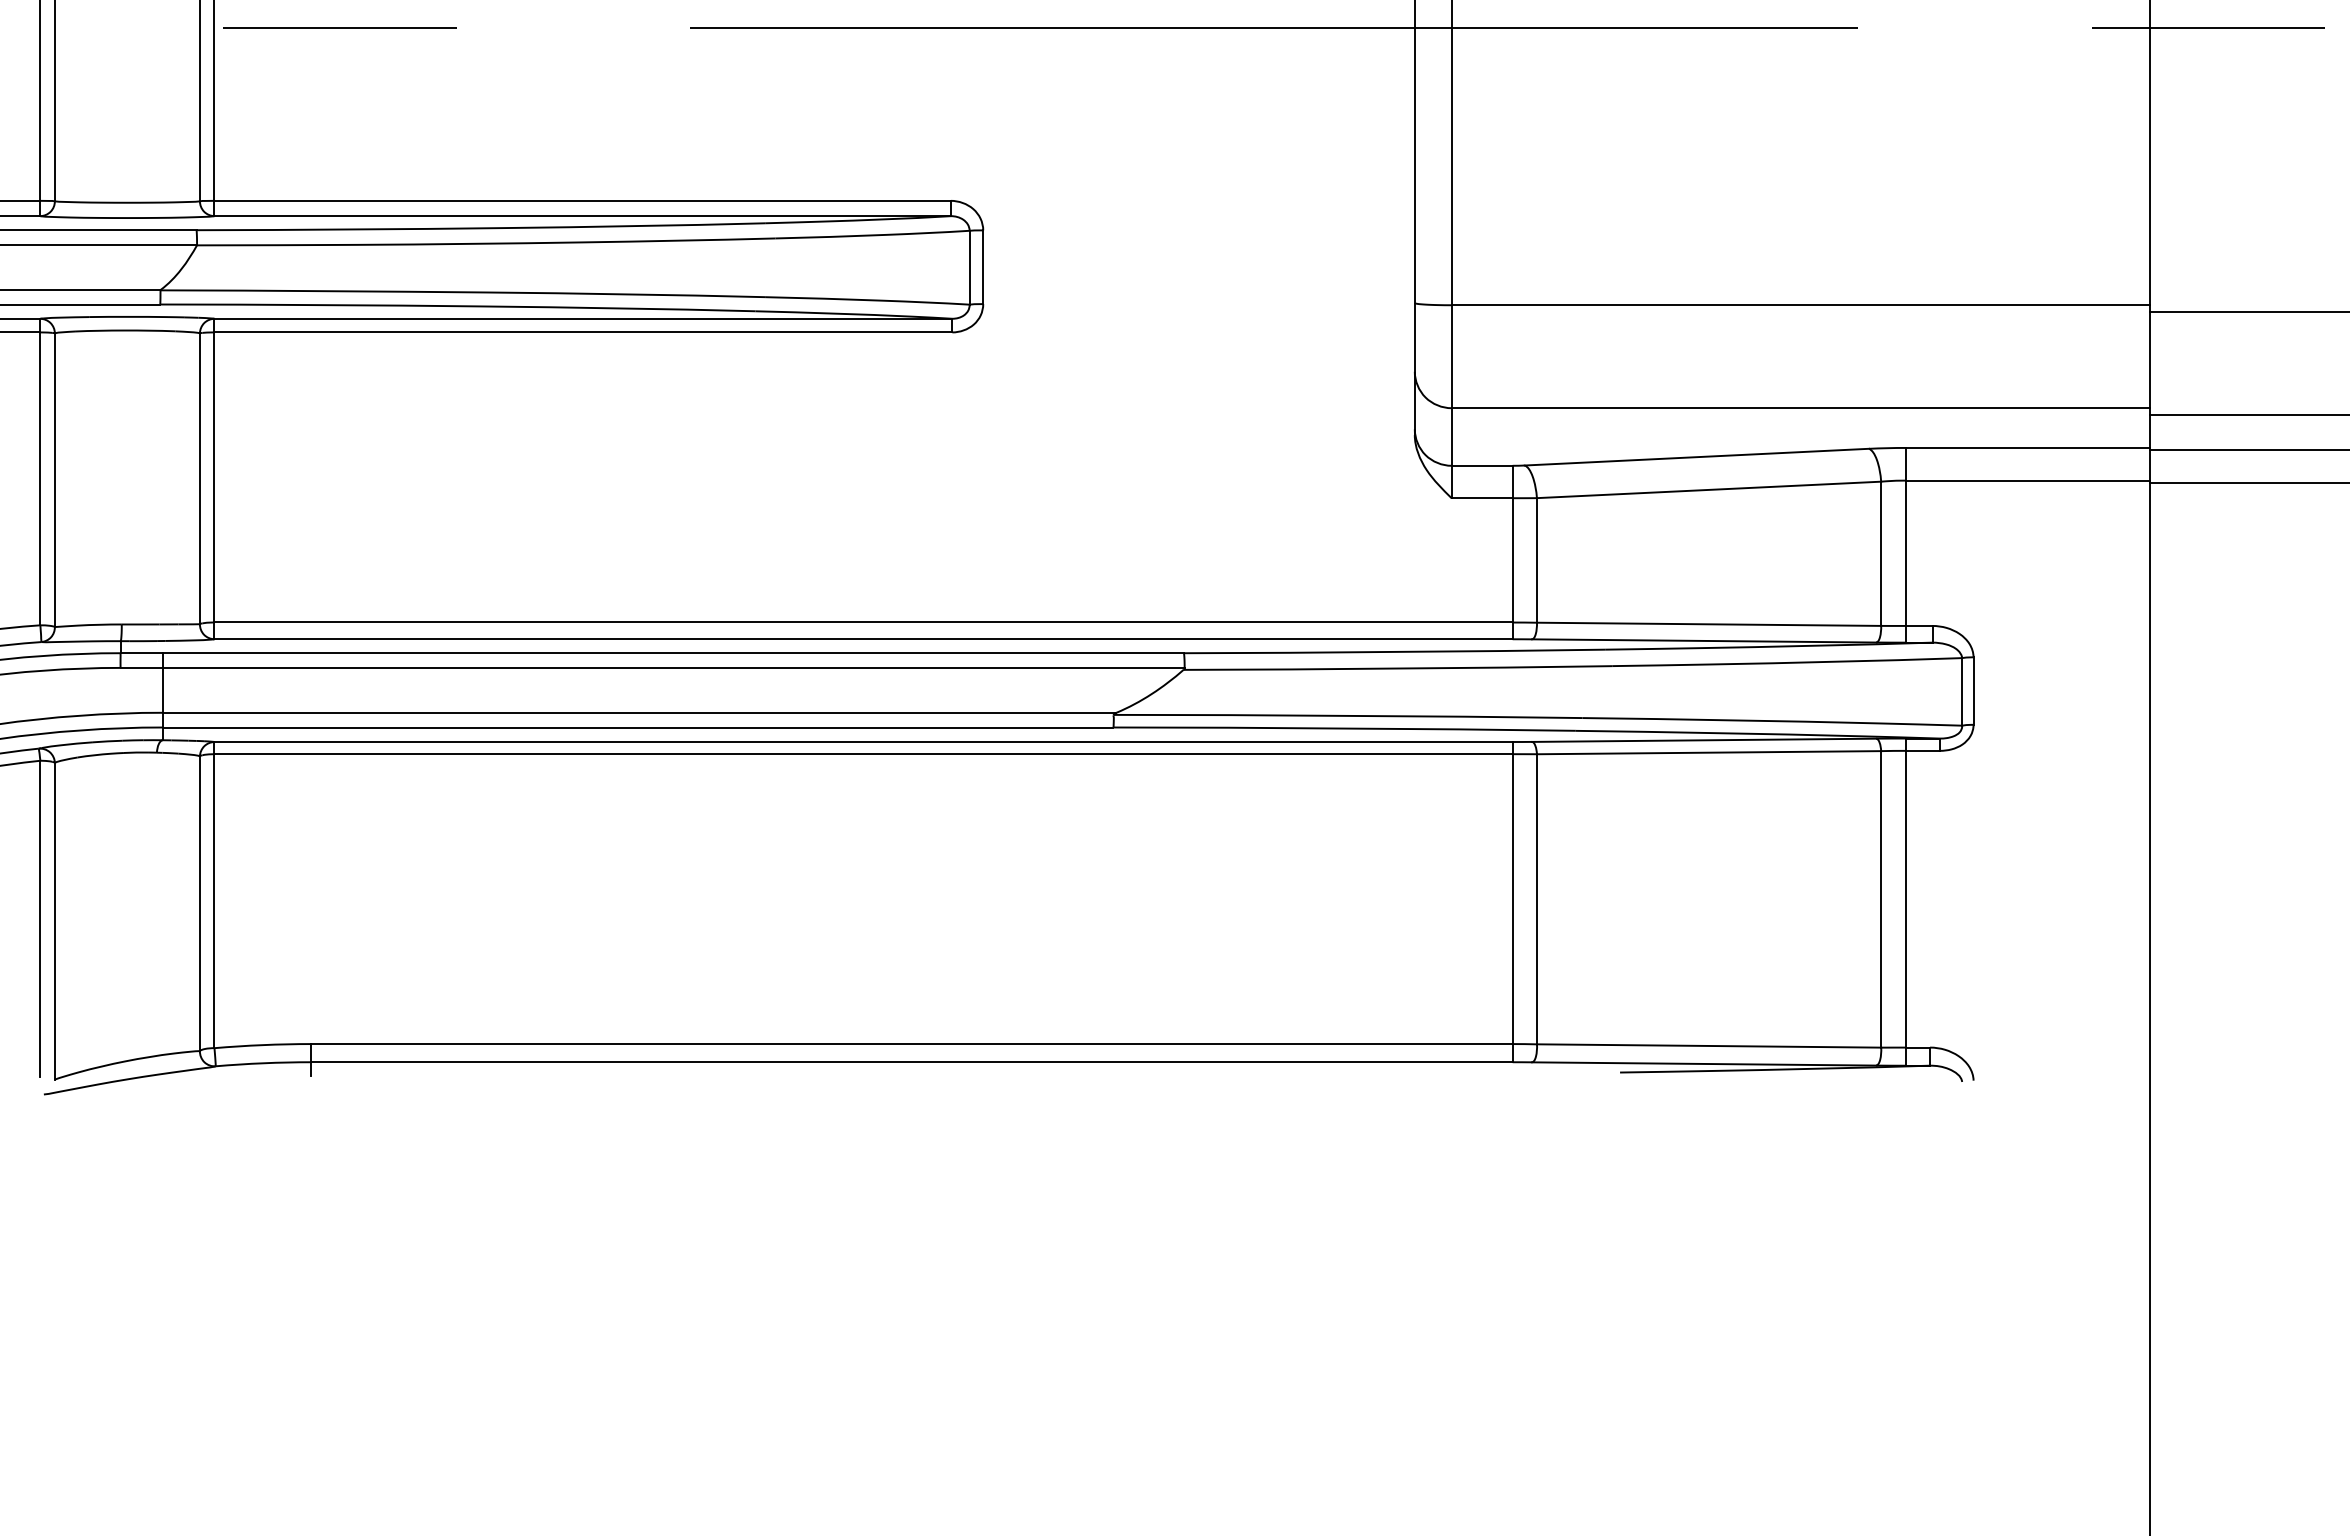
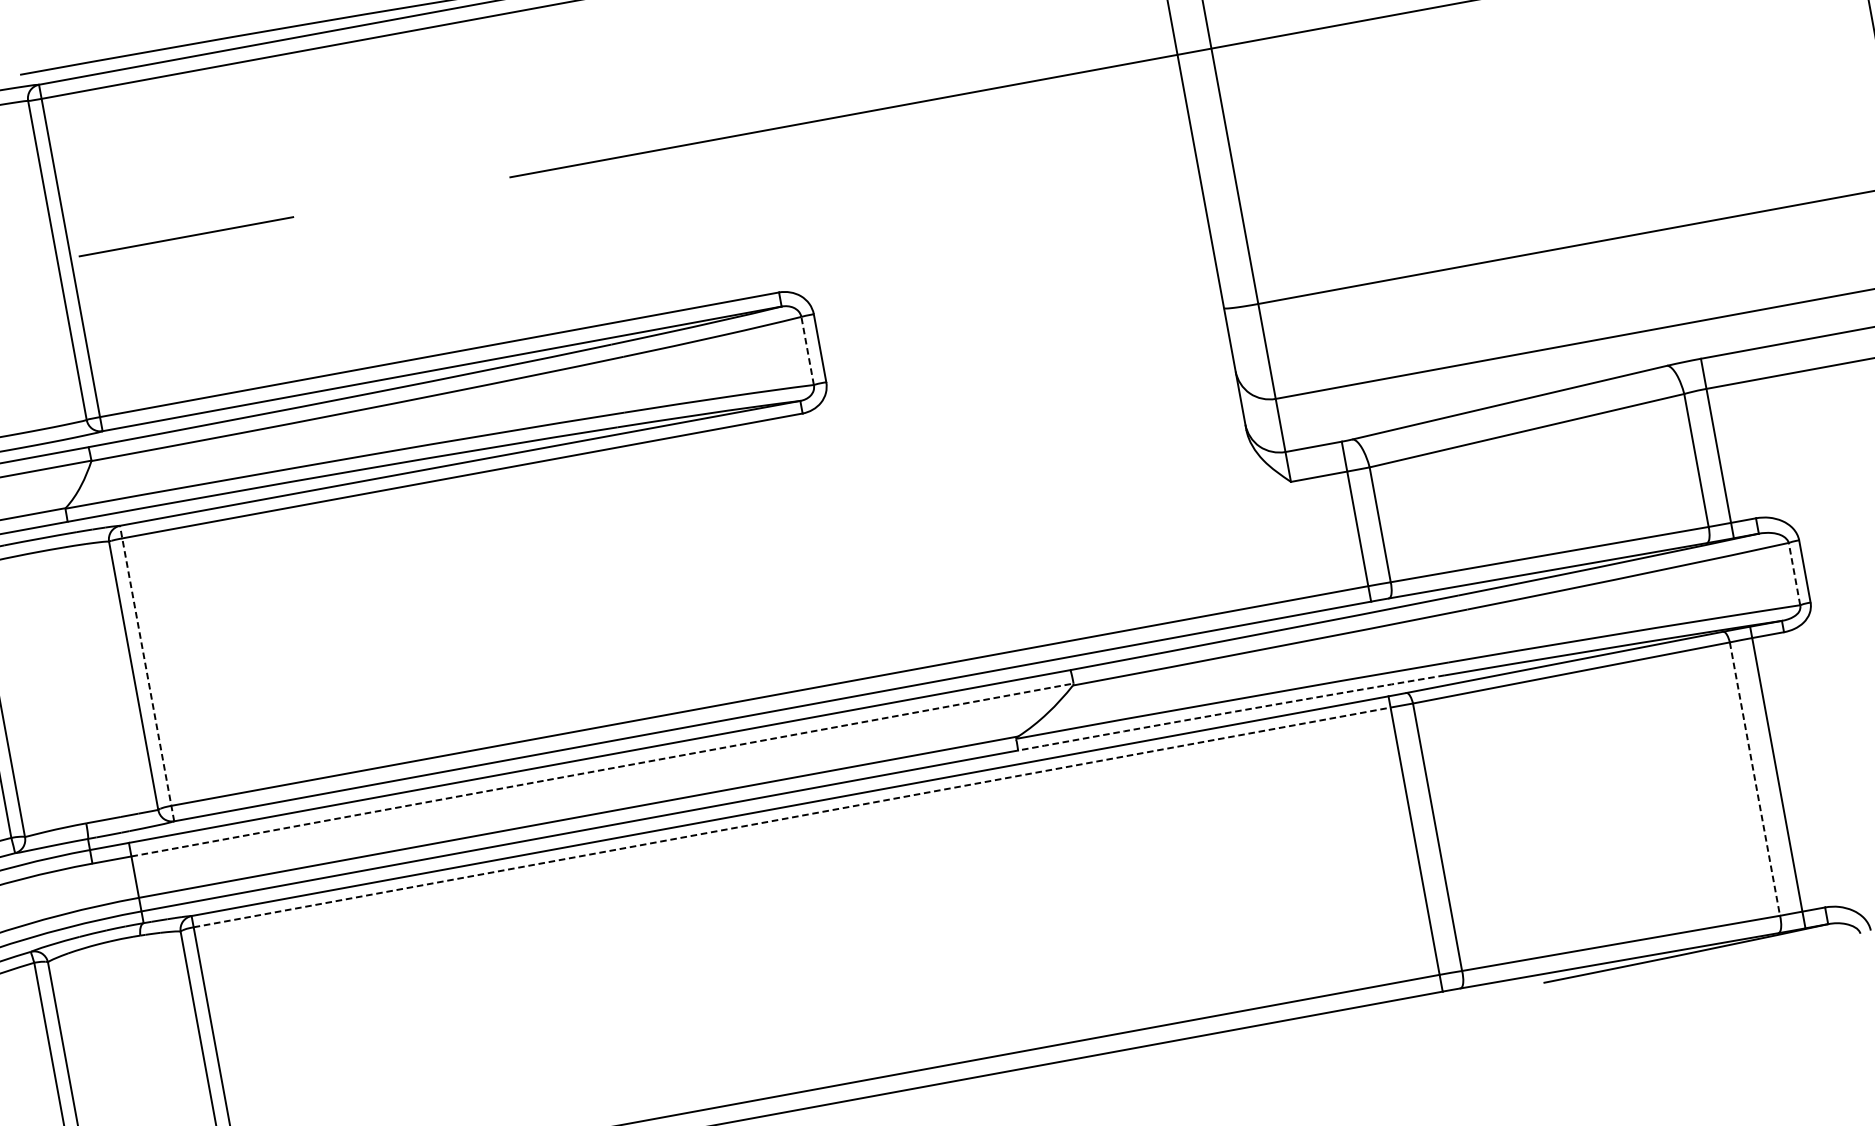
line: (969, 267) -> (807, 350), solid -> dashed
line: (214, 478) -> (147, 673), solid -> dashed
line: (673, 667) -> (602, 769), solid -> dashed
line: (1962, 691) -> (1794, 573), solid -> dashed
arc: (1344, 728) -> (1231, 712), solid -> dashed
line: (864, 754) -> (793, 817), solid -> dashed
line: (1881, 899) -> (1755, 779), solid -> dashed

